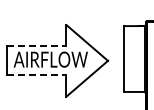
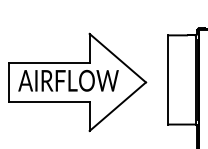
line: (36, 46) -> (49, 62), dashed -> solid
line: (36, 75) -> (49, 102), dashed -> solid

